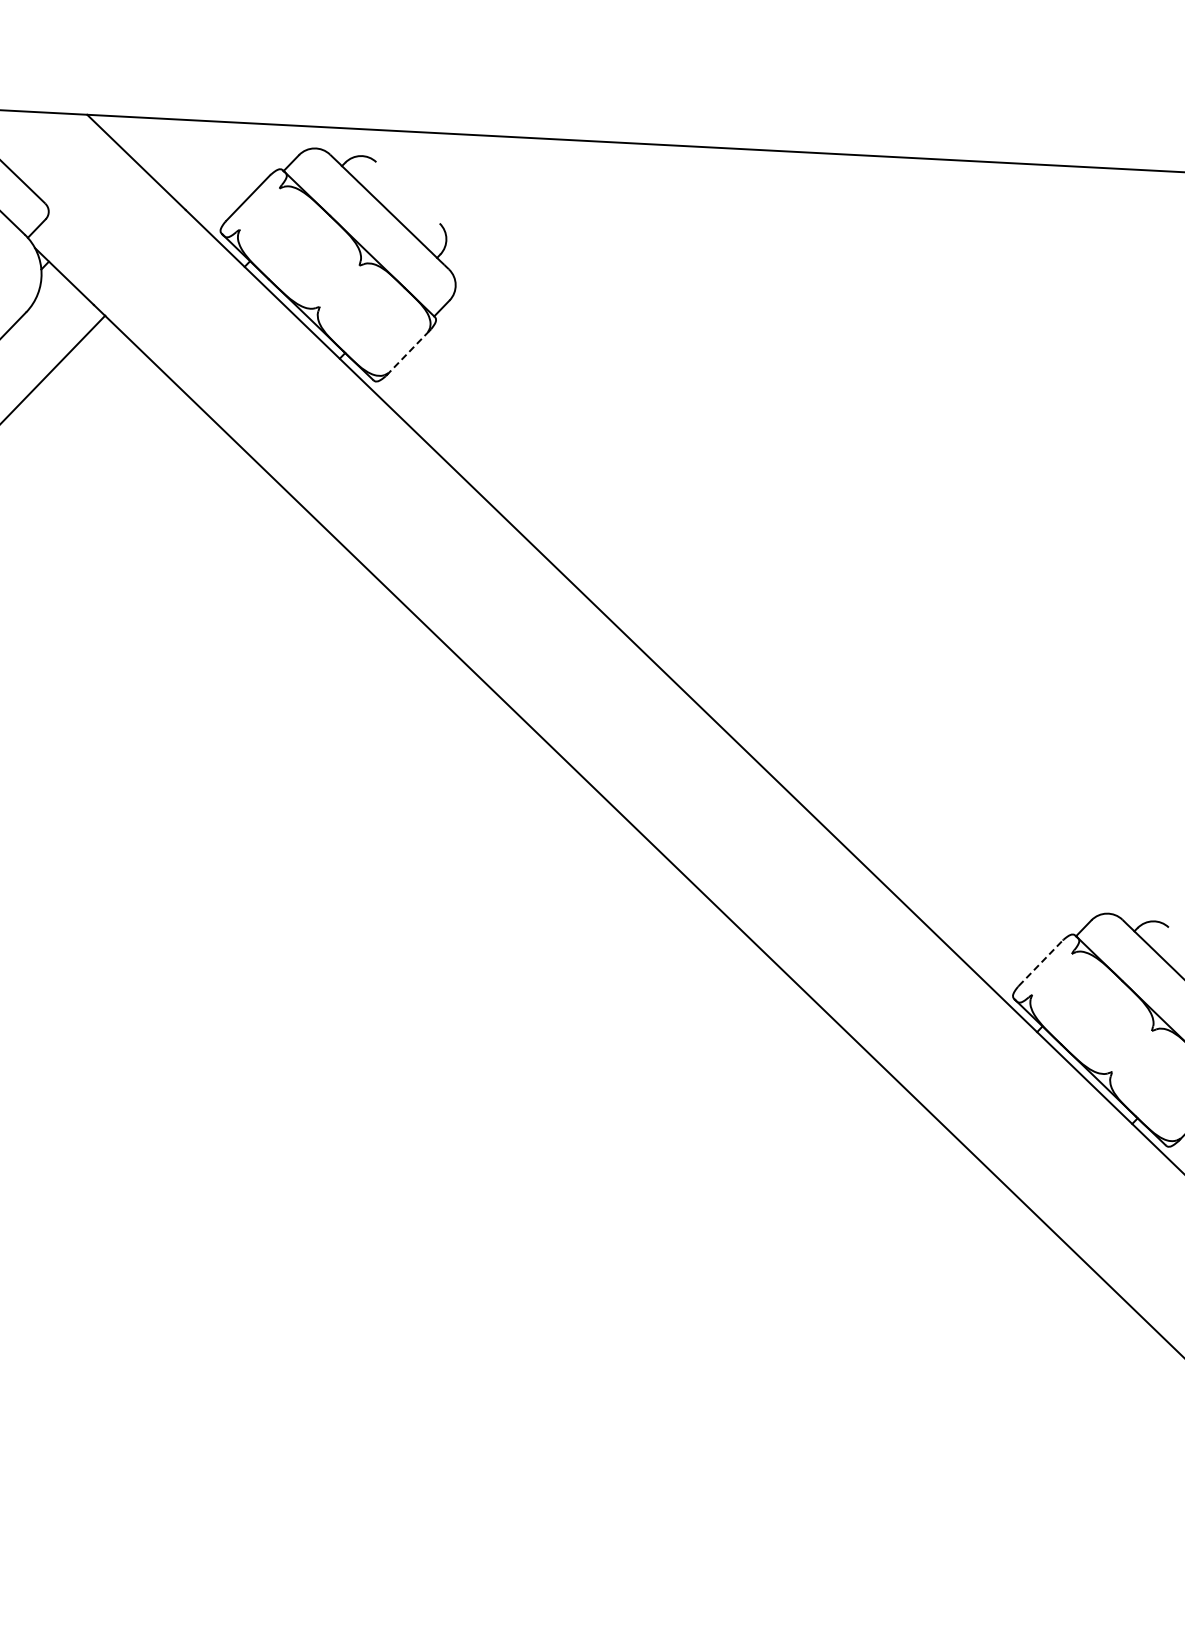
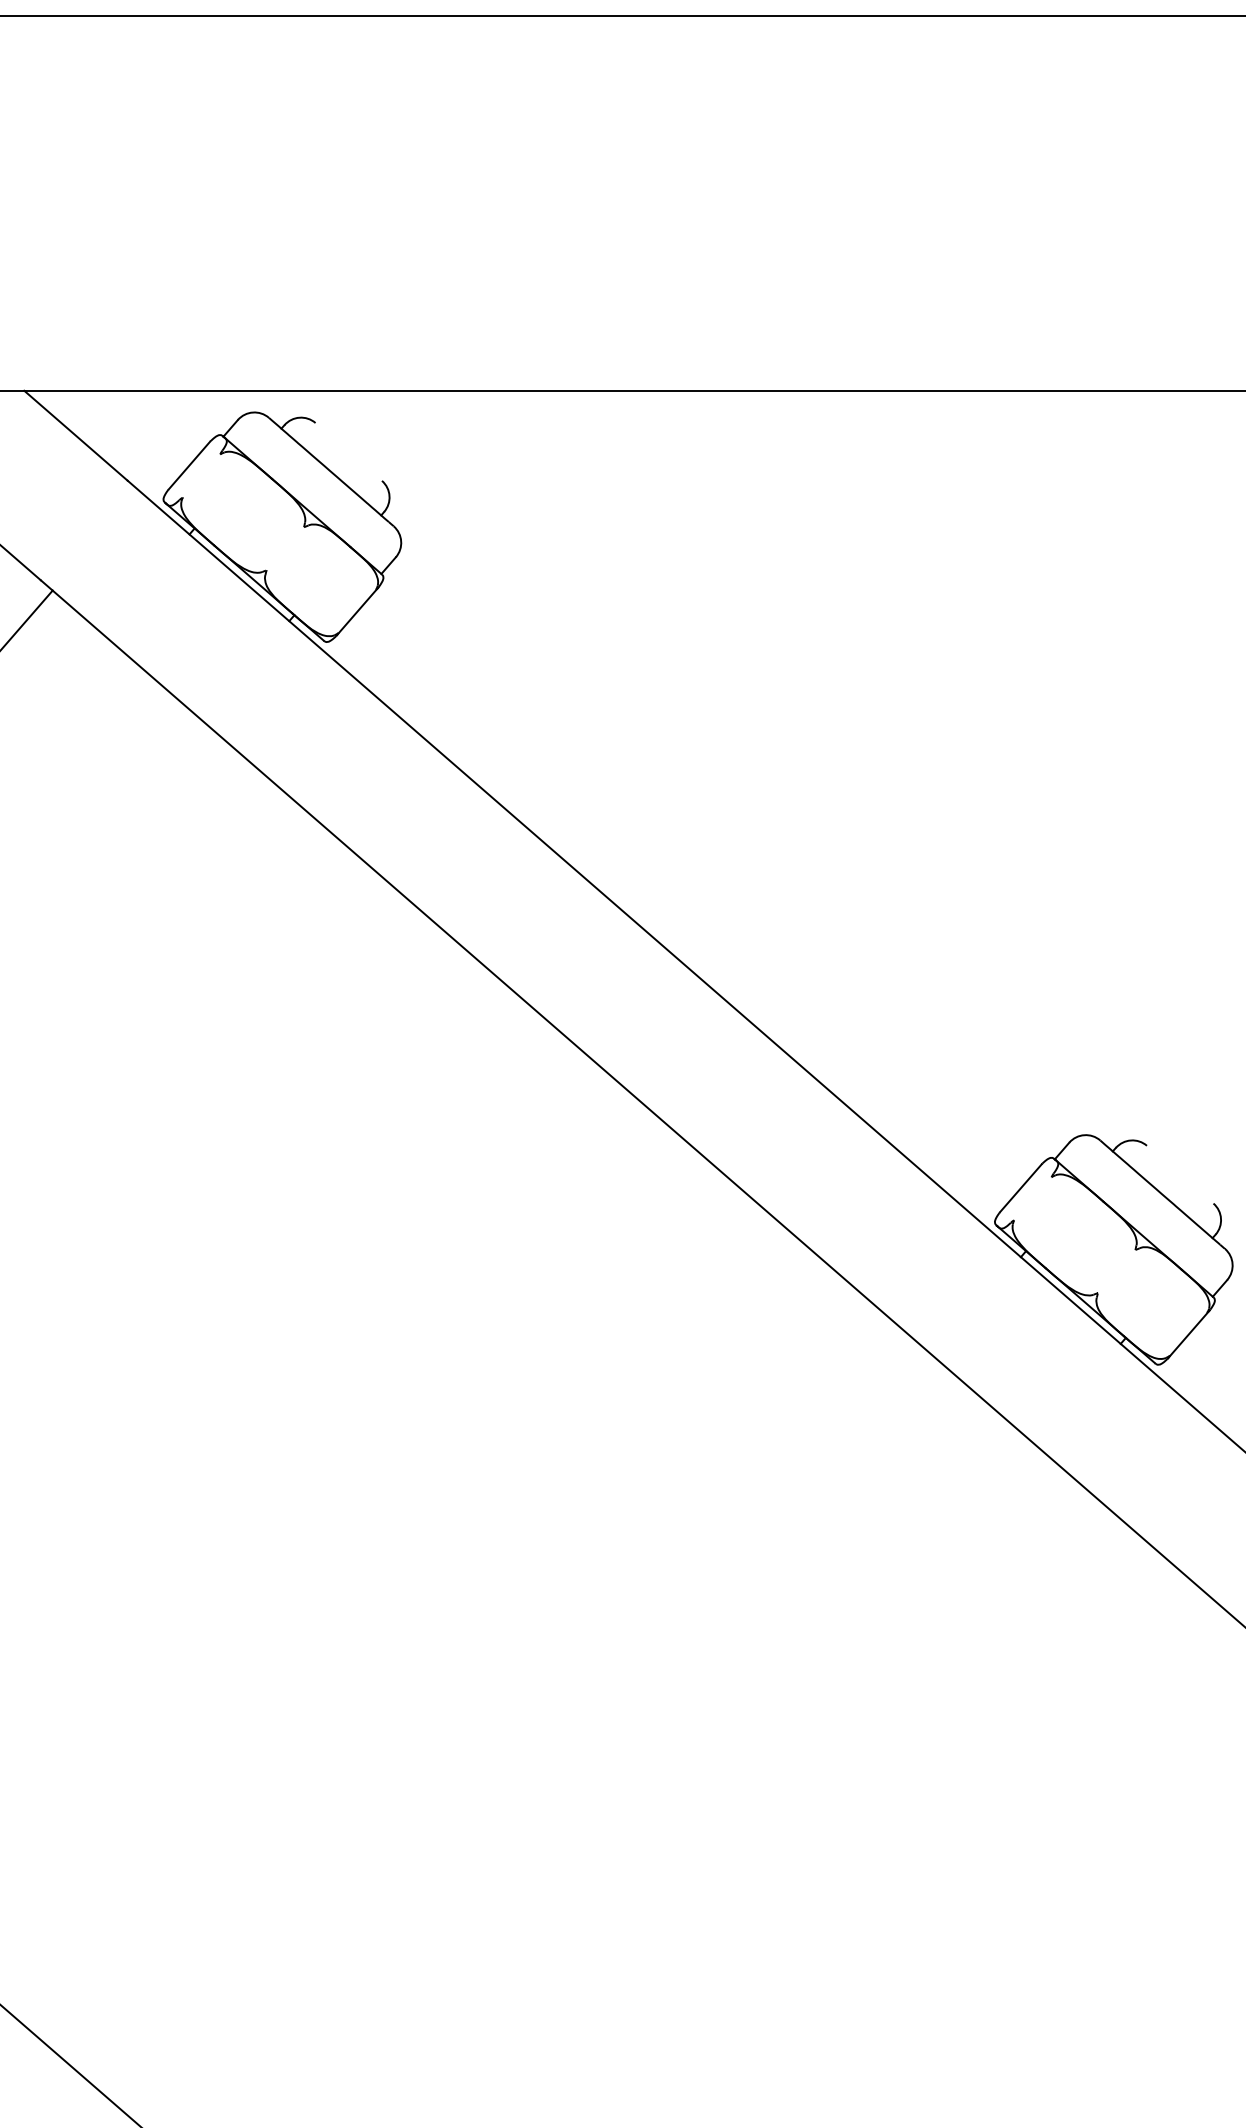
line: (408, 352) -> (357, 611), dashed -> solid
line: (1040, 963) -> (1020, 1188), dashed -> solid

